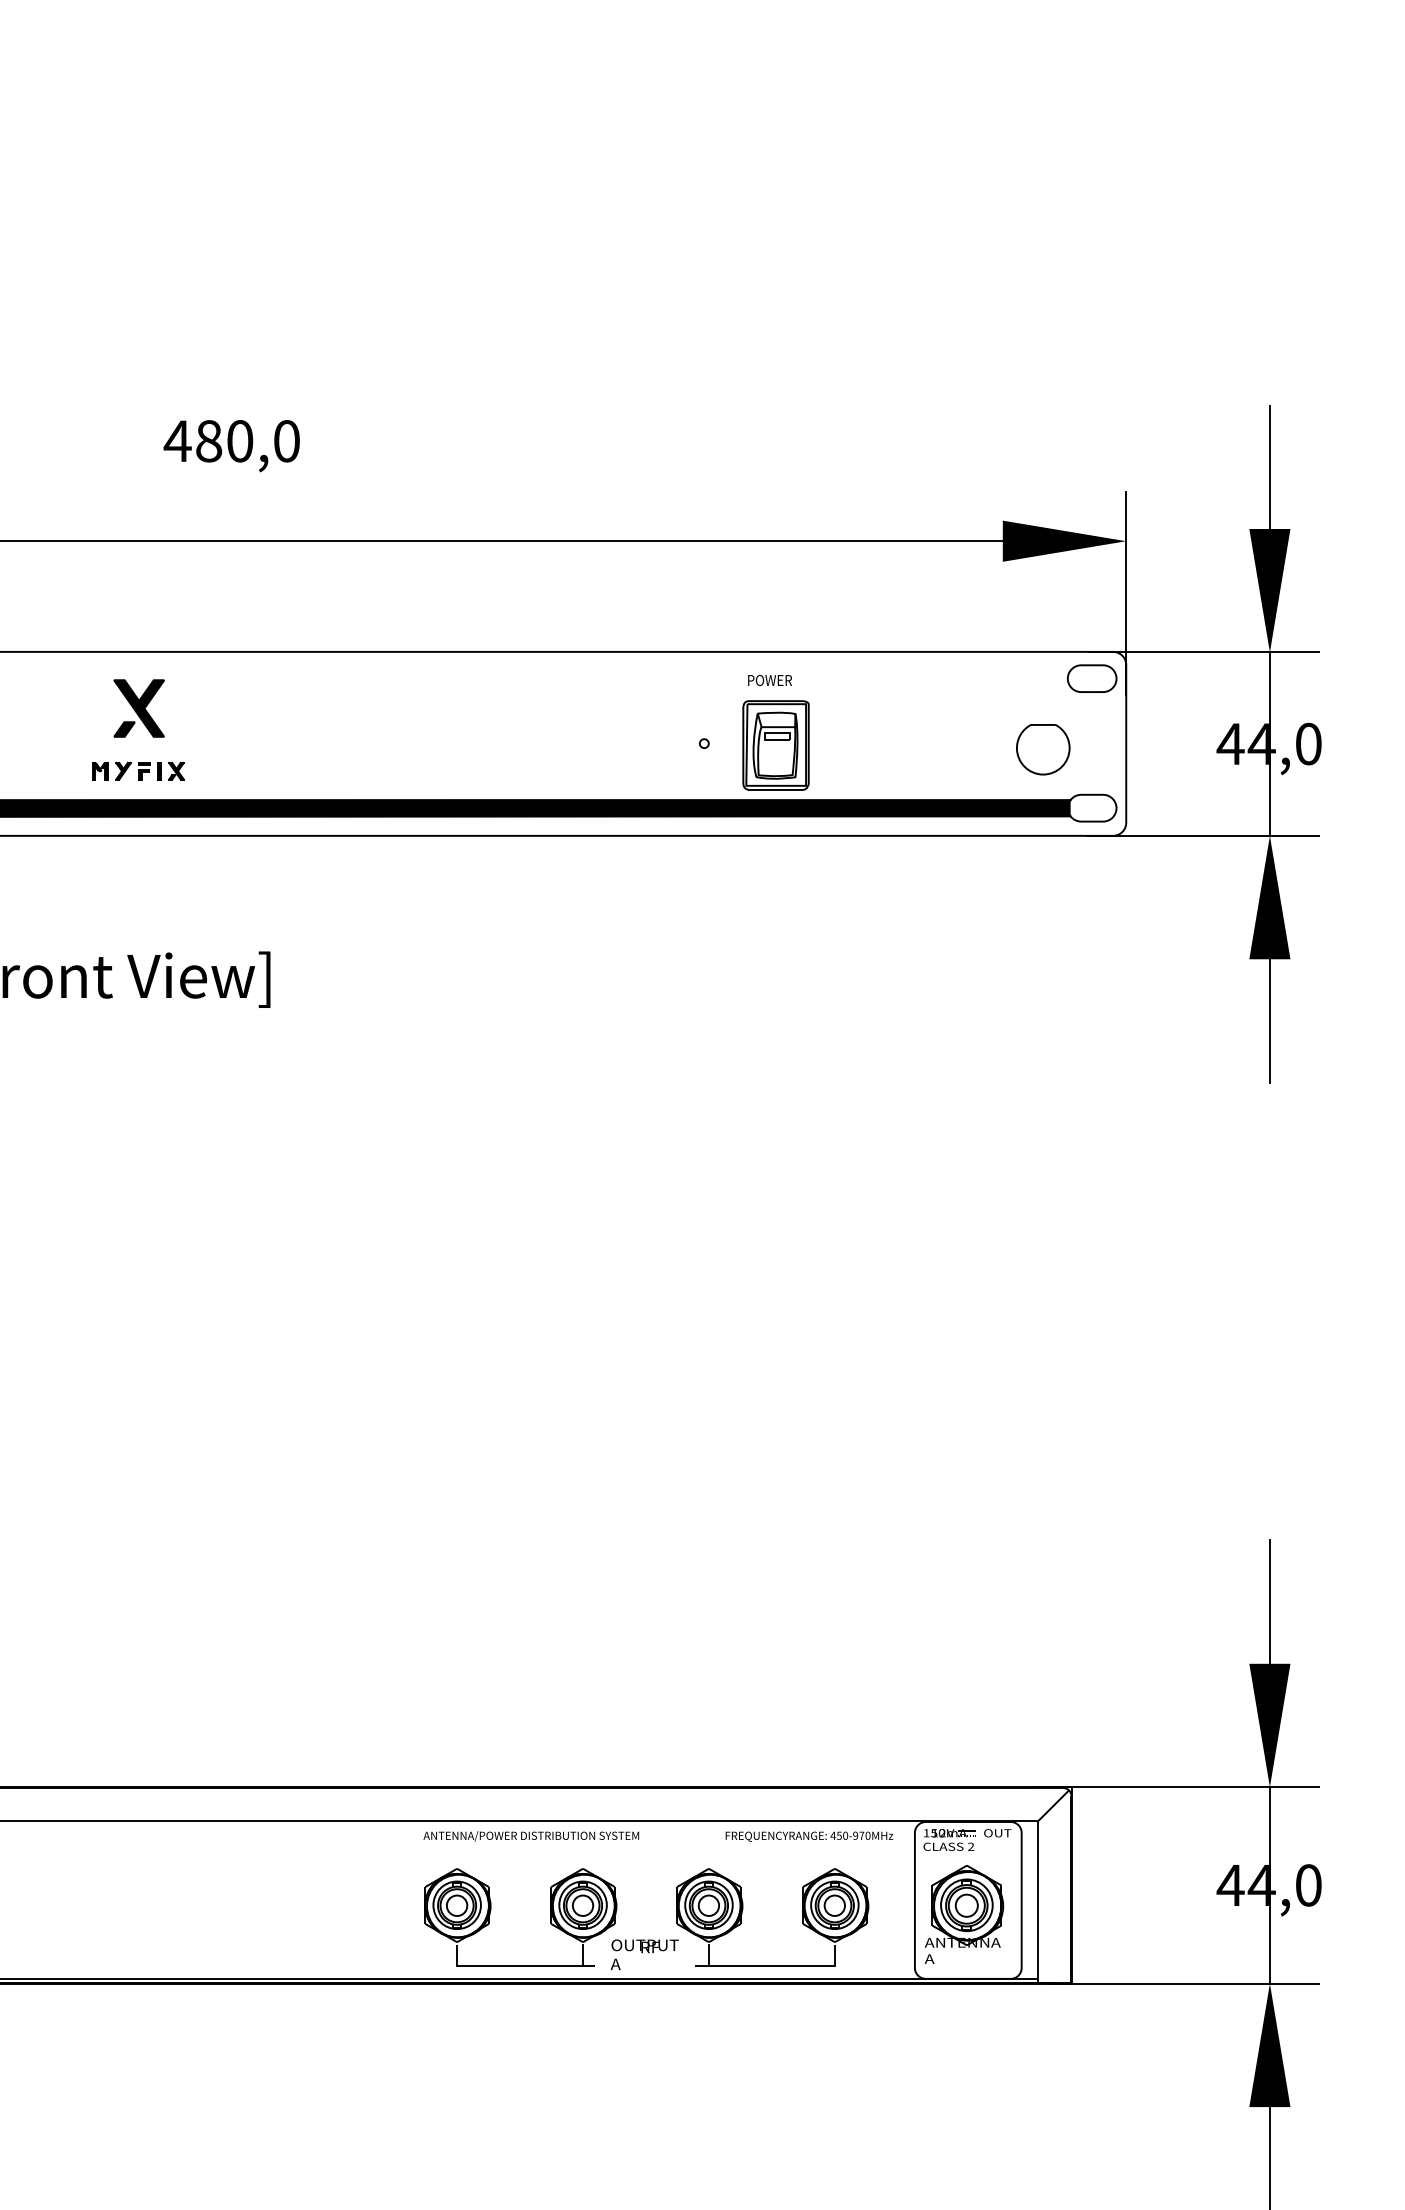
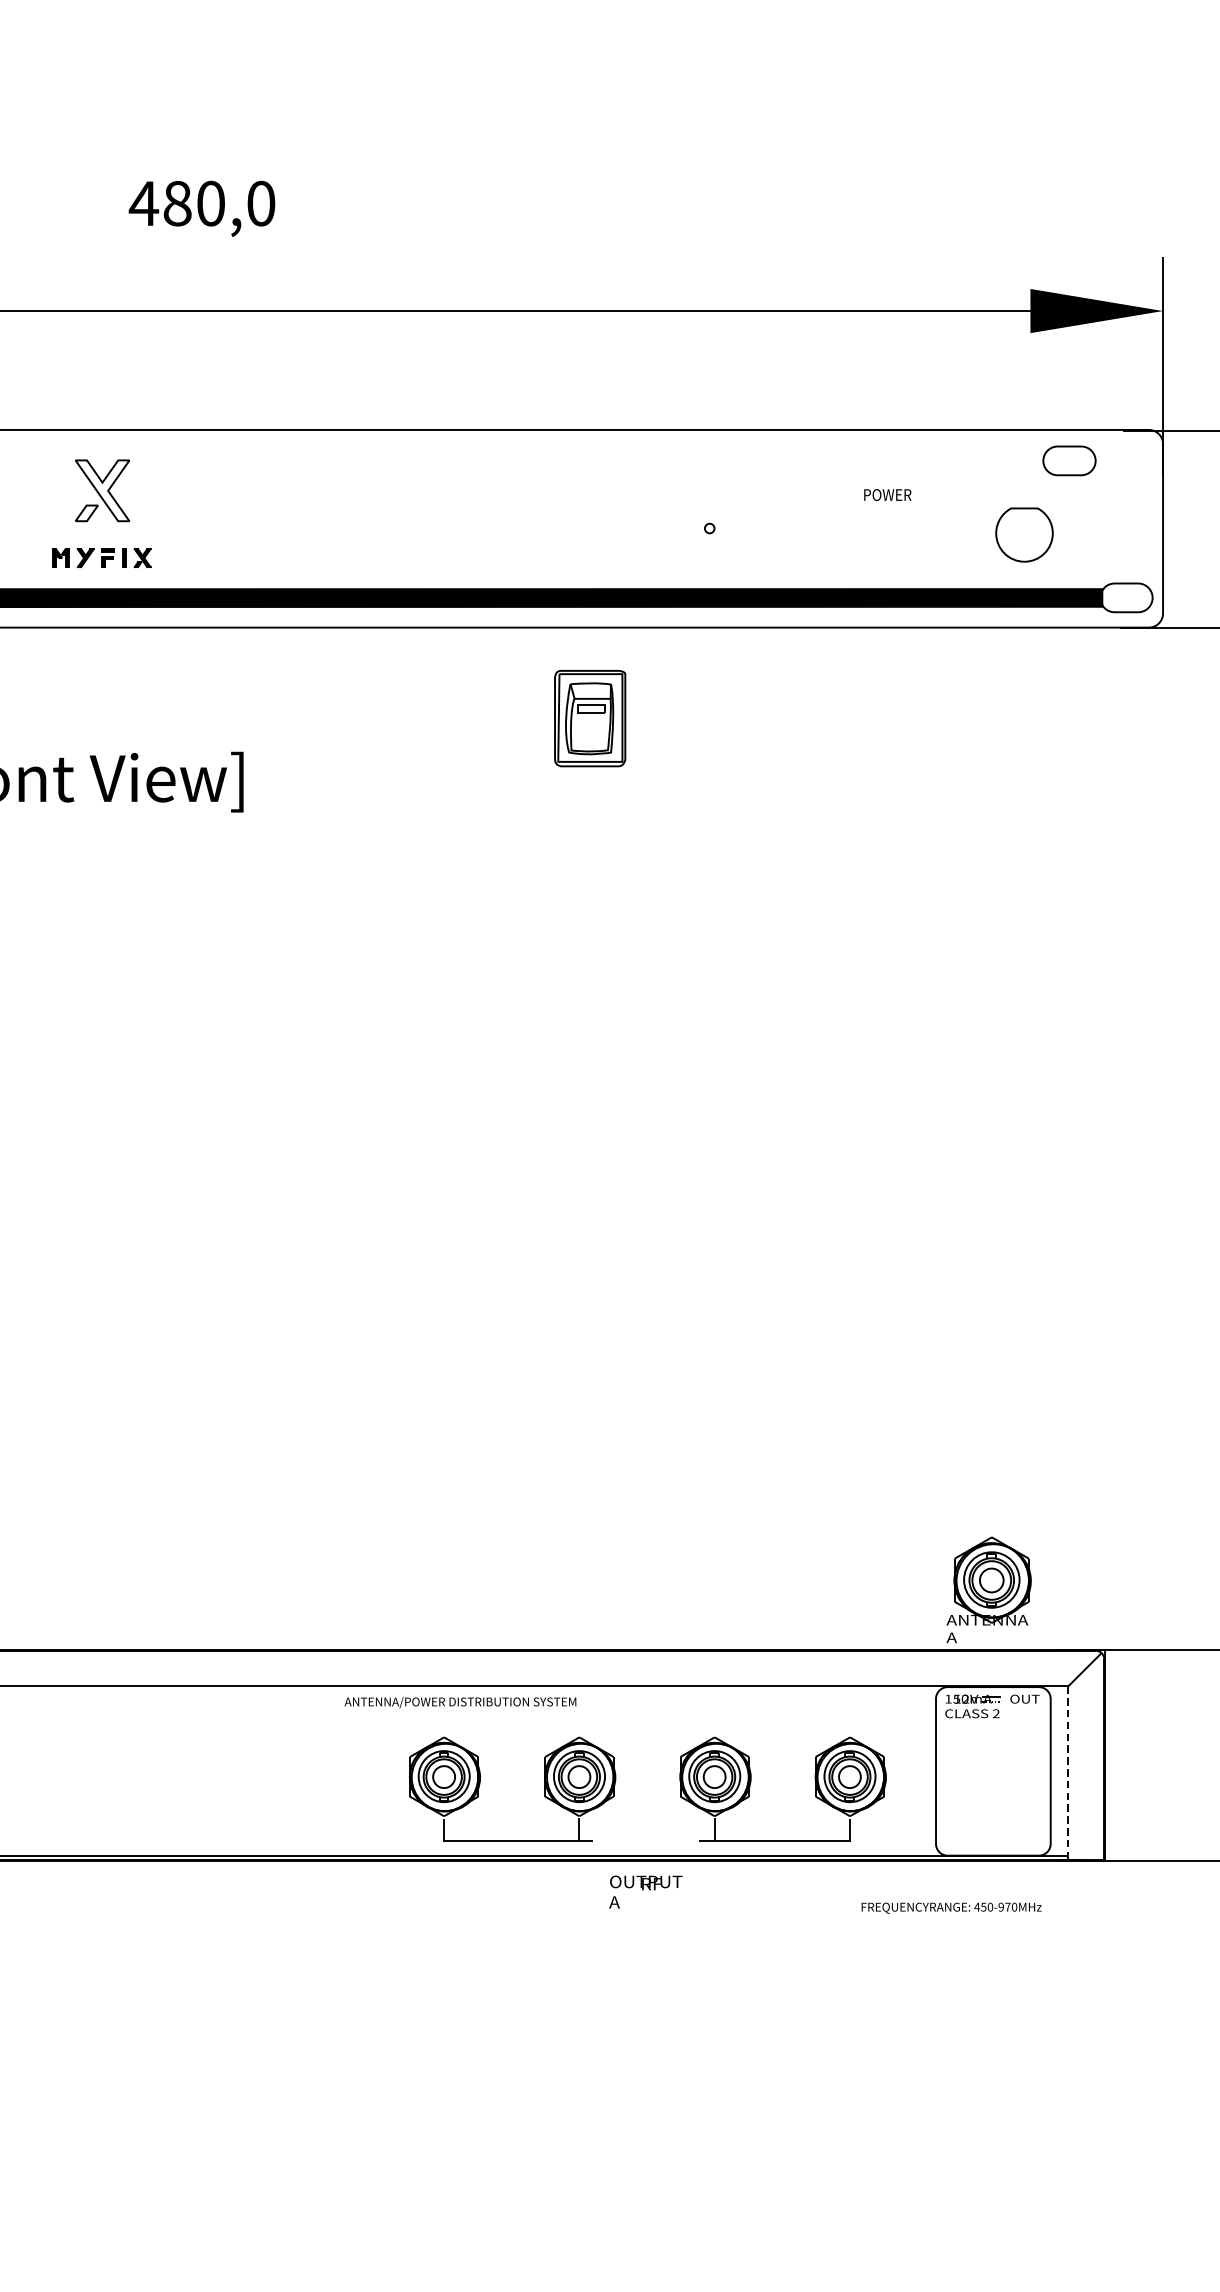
part: (1092, 678) -> (1069, 460), moved
text: (769, 680) -> (887, 495), moved
fill: (139, 708) -> (102, 490), removed
fill: (124, 729) -> (86, 513), removed
part: (775, 745) -> (589, 718), moved
part: (1043, 749) -> (1024, 534), moved
text: (531, 1836) -> (460, 1702), moved
text: (809, 1836) -> (951, 1907), moved
line: (1038, 1901) -> (1068, 1772), solid -> dashed
part: (964, 1914) -> (989, 1589), moved
text: (644, 1954) -> (645, 1891), moved

